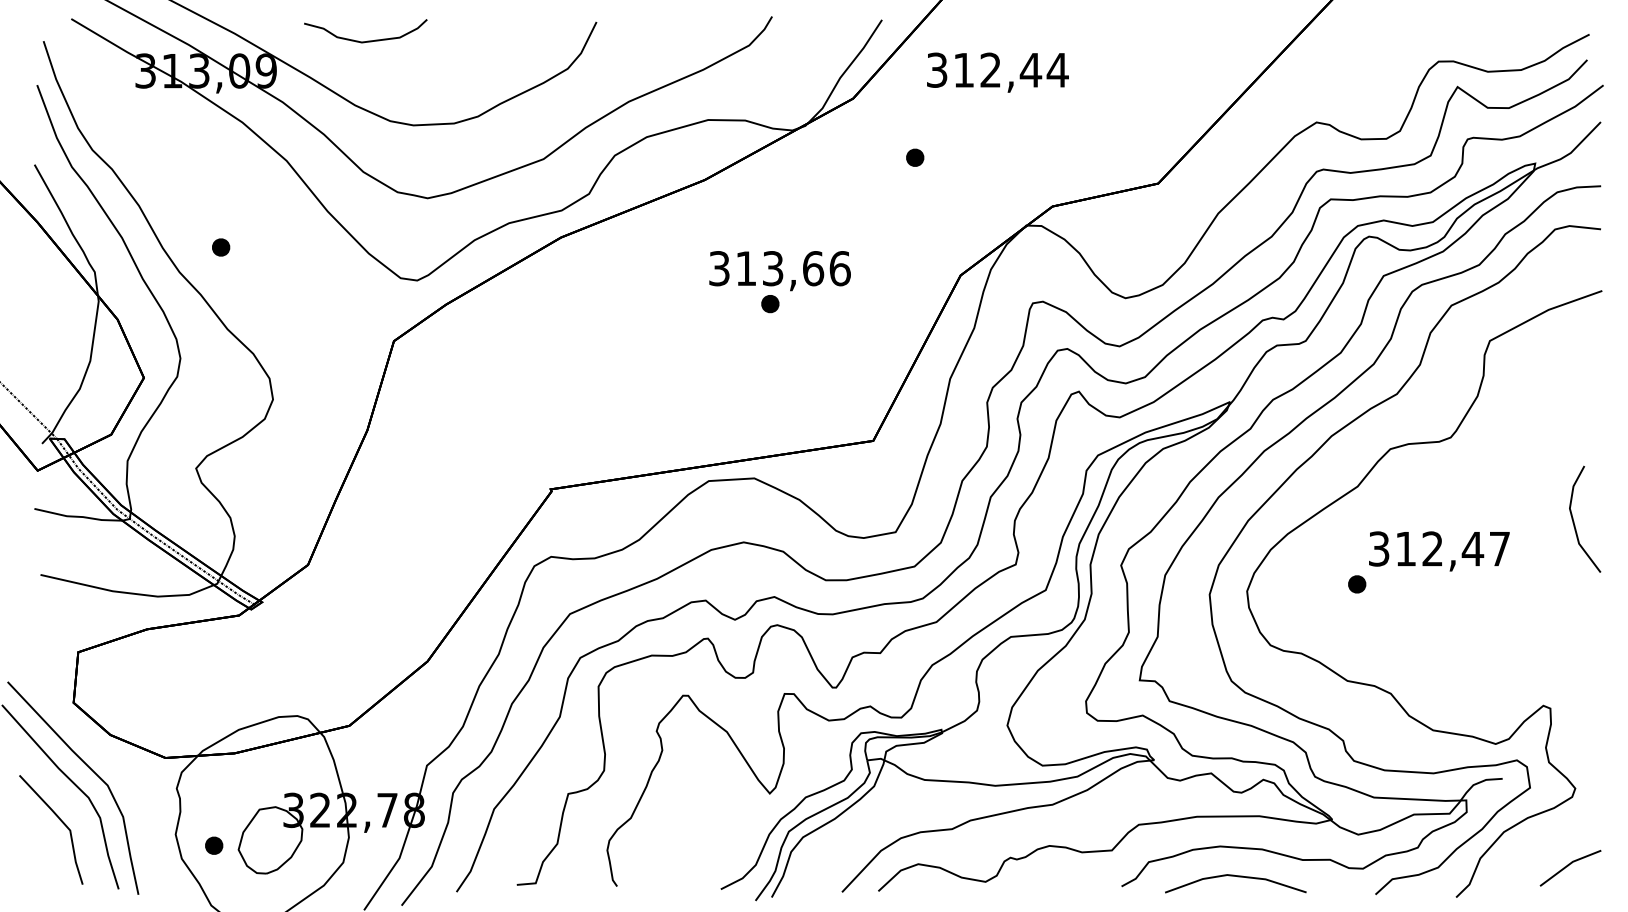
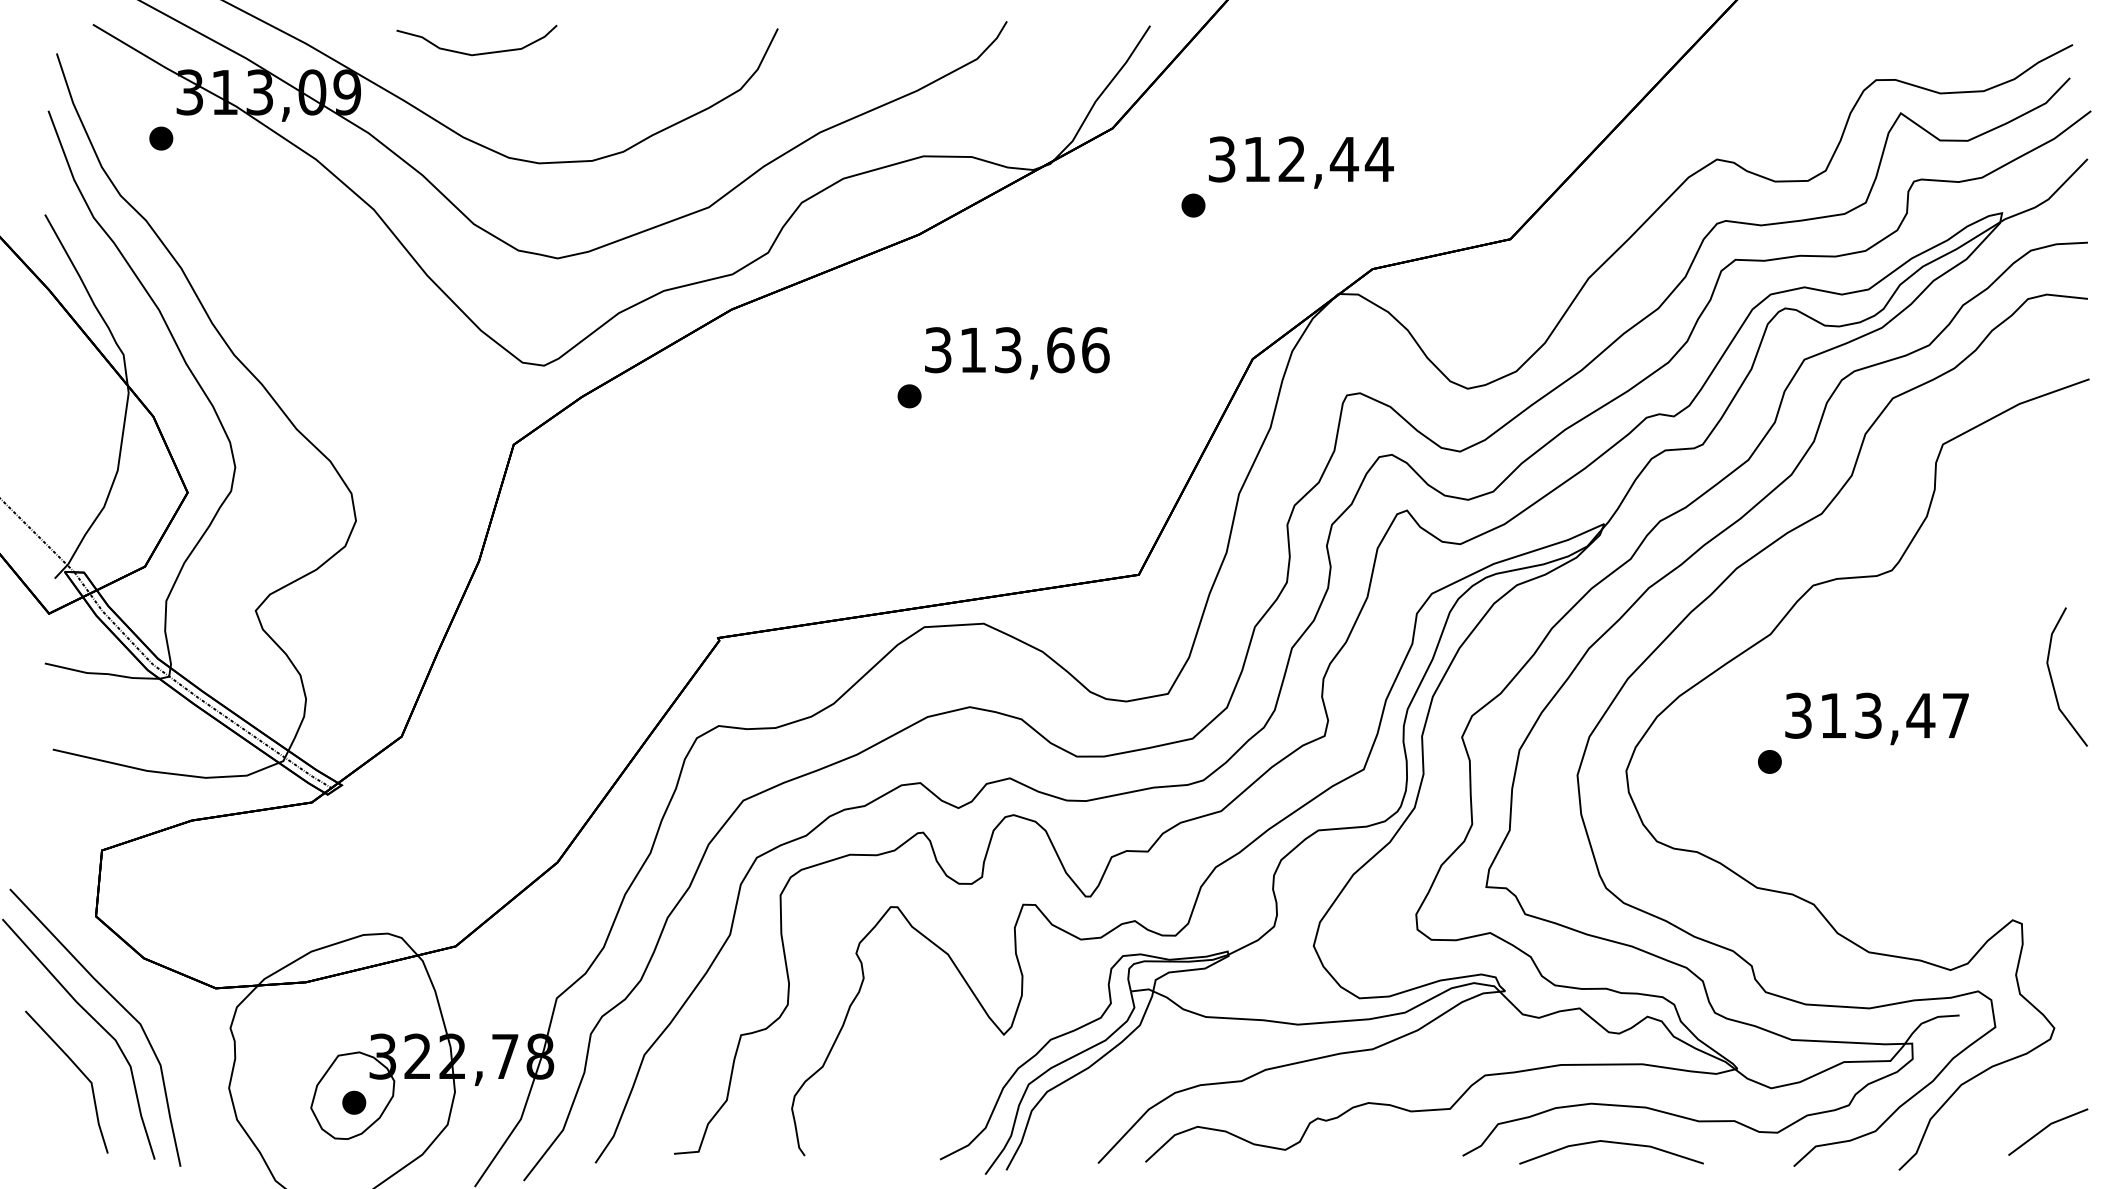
text: (998, 72) -> (1301, 162), moved
part: (221, 247) -> (161, 138), moved
part: (770, 304) -> (909, 396), moved
text: (1432, 548) -> (1868, 715), 312,47 -> 313,47
part: (214, 845) -> (354, 1102), moved

